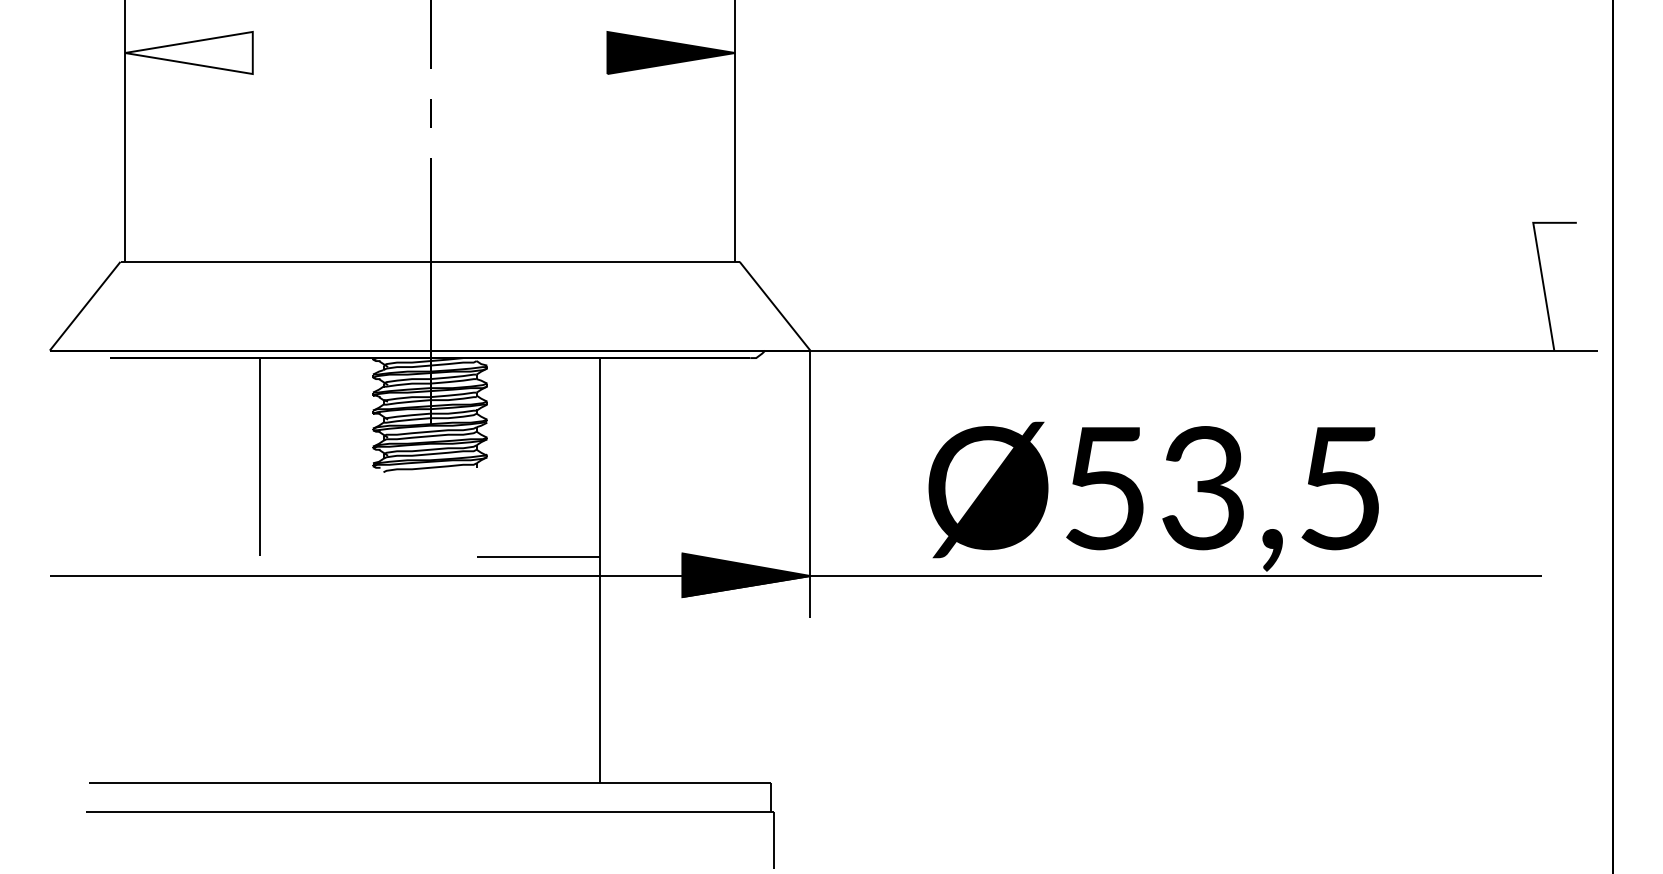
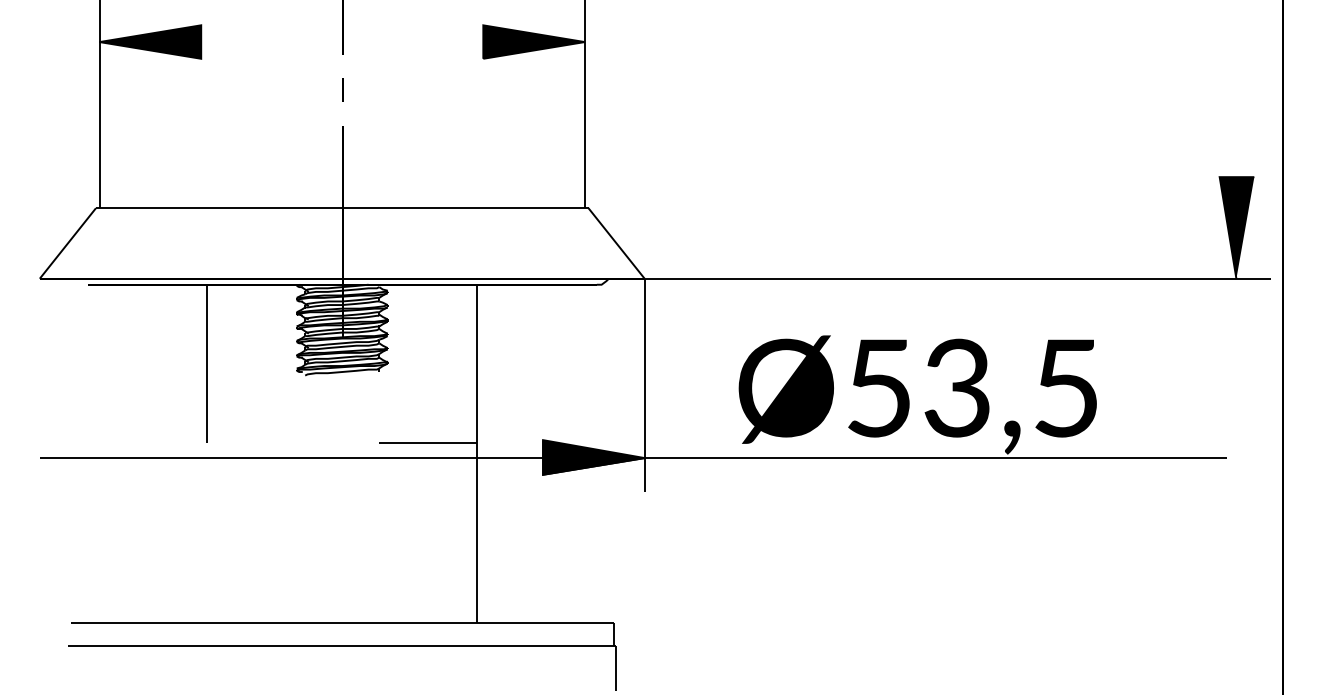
fill: (188, 52) -> (150, 41), added
fill: (1554, 286) -> (1236, 227), added

